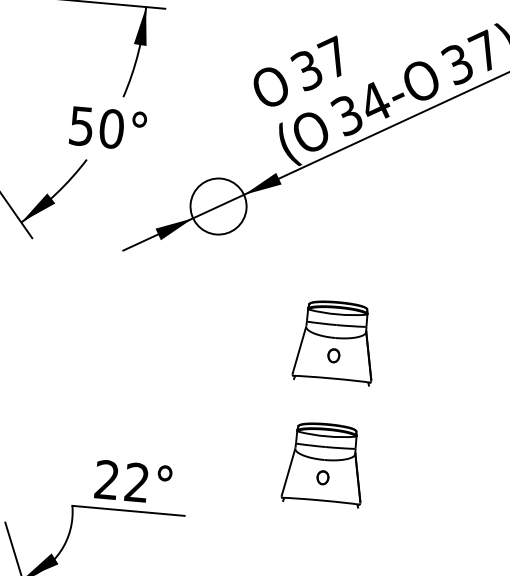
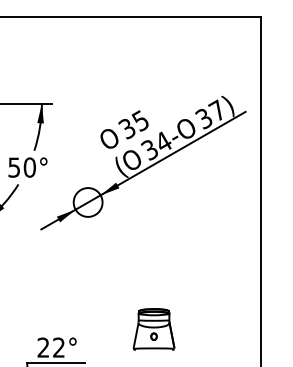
text: (332, 56) -> (139, 120), 37 -> 35
part: (334, 341) -> (153, 266), removed

